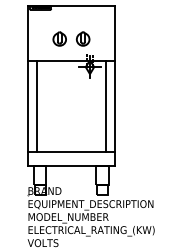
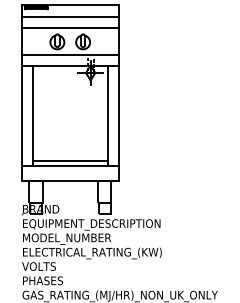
line: (70, 16) -> (69, 17), added
line: (70, 25) -> (69, 27), added
line: (70, 50) -> (69, 54), added
line: (70, 147) -> (69, 161), added

